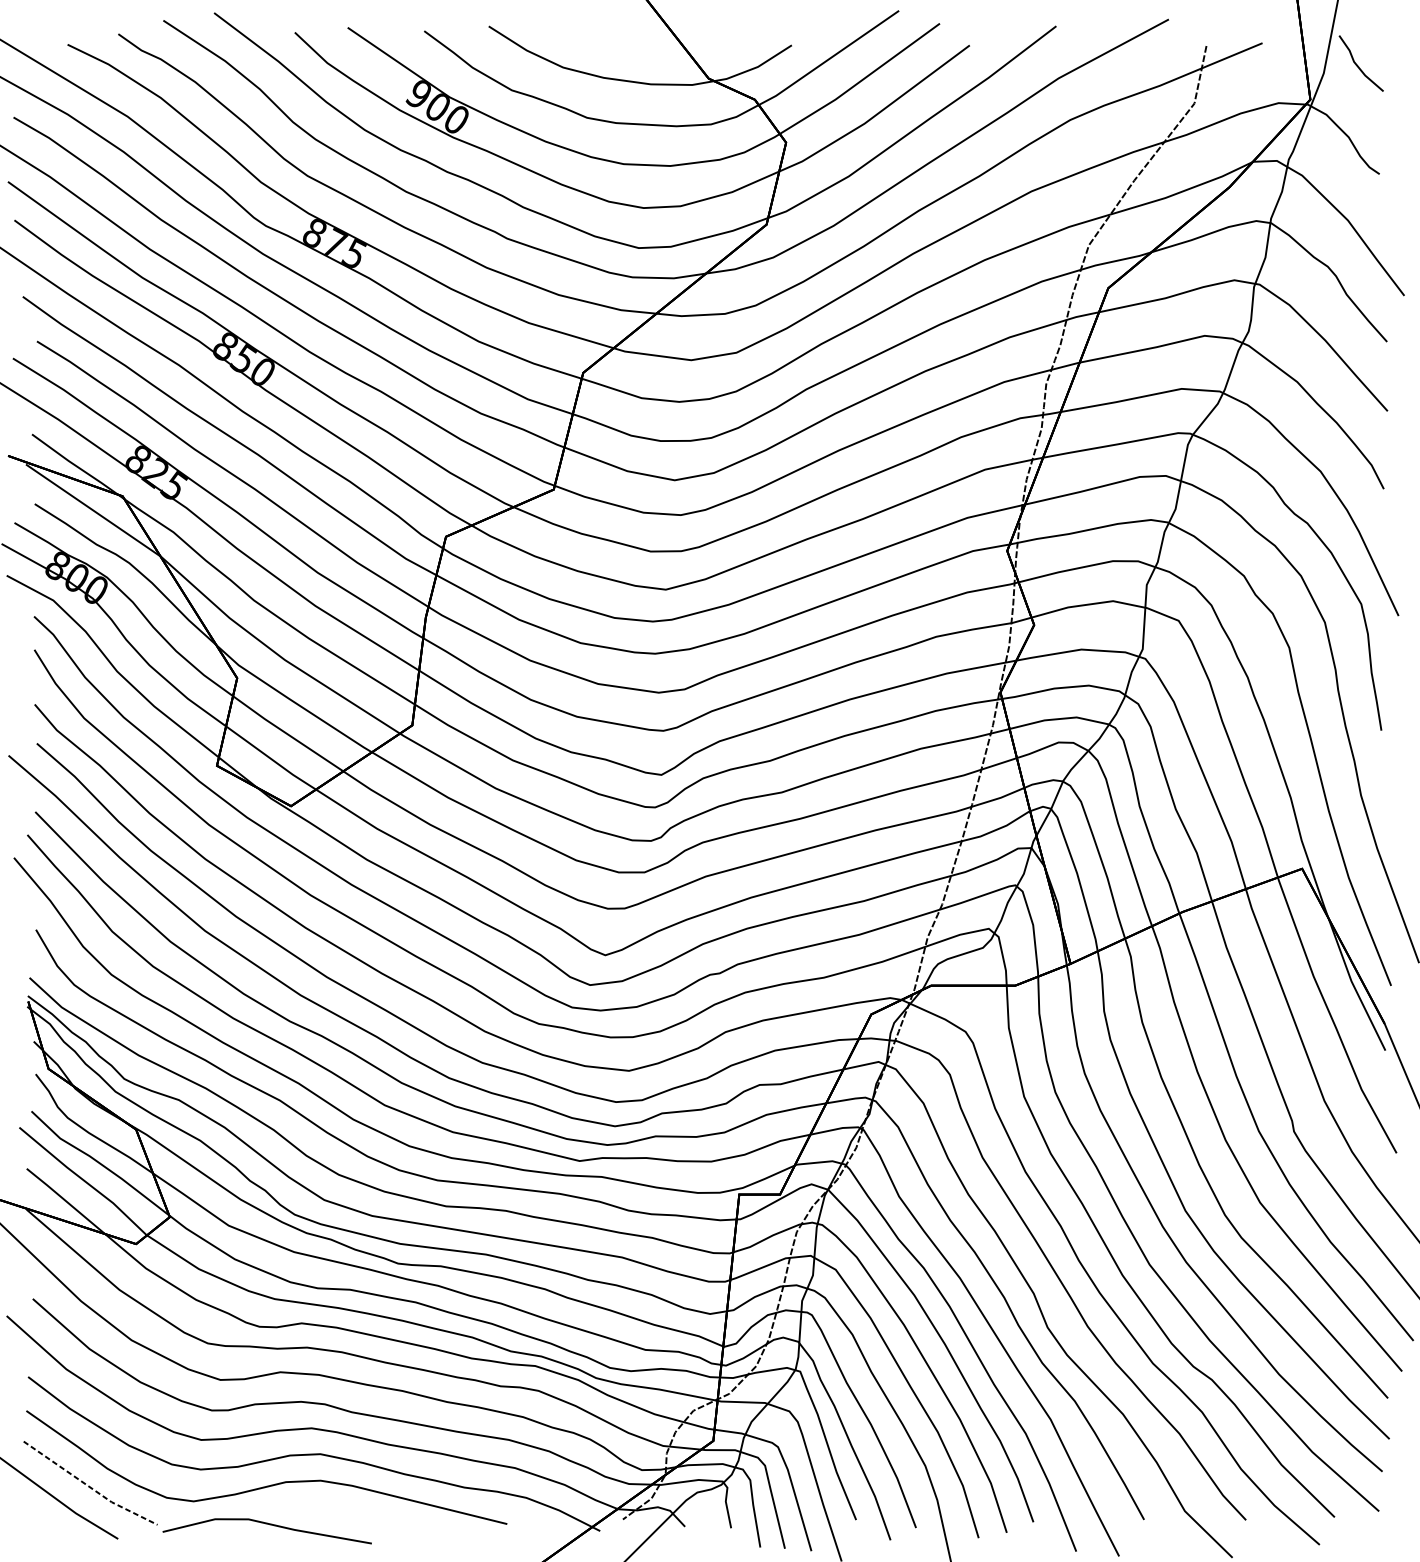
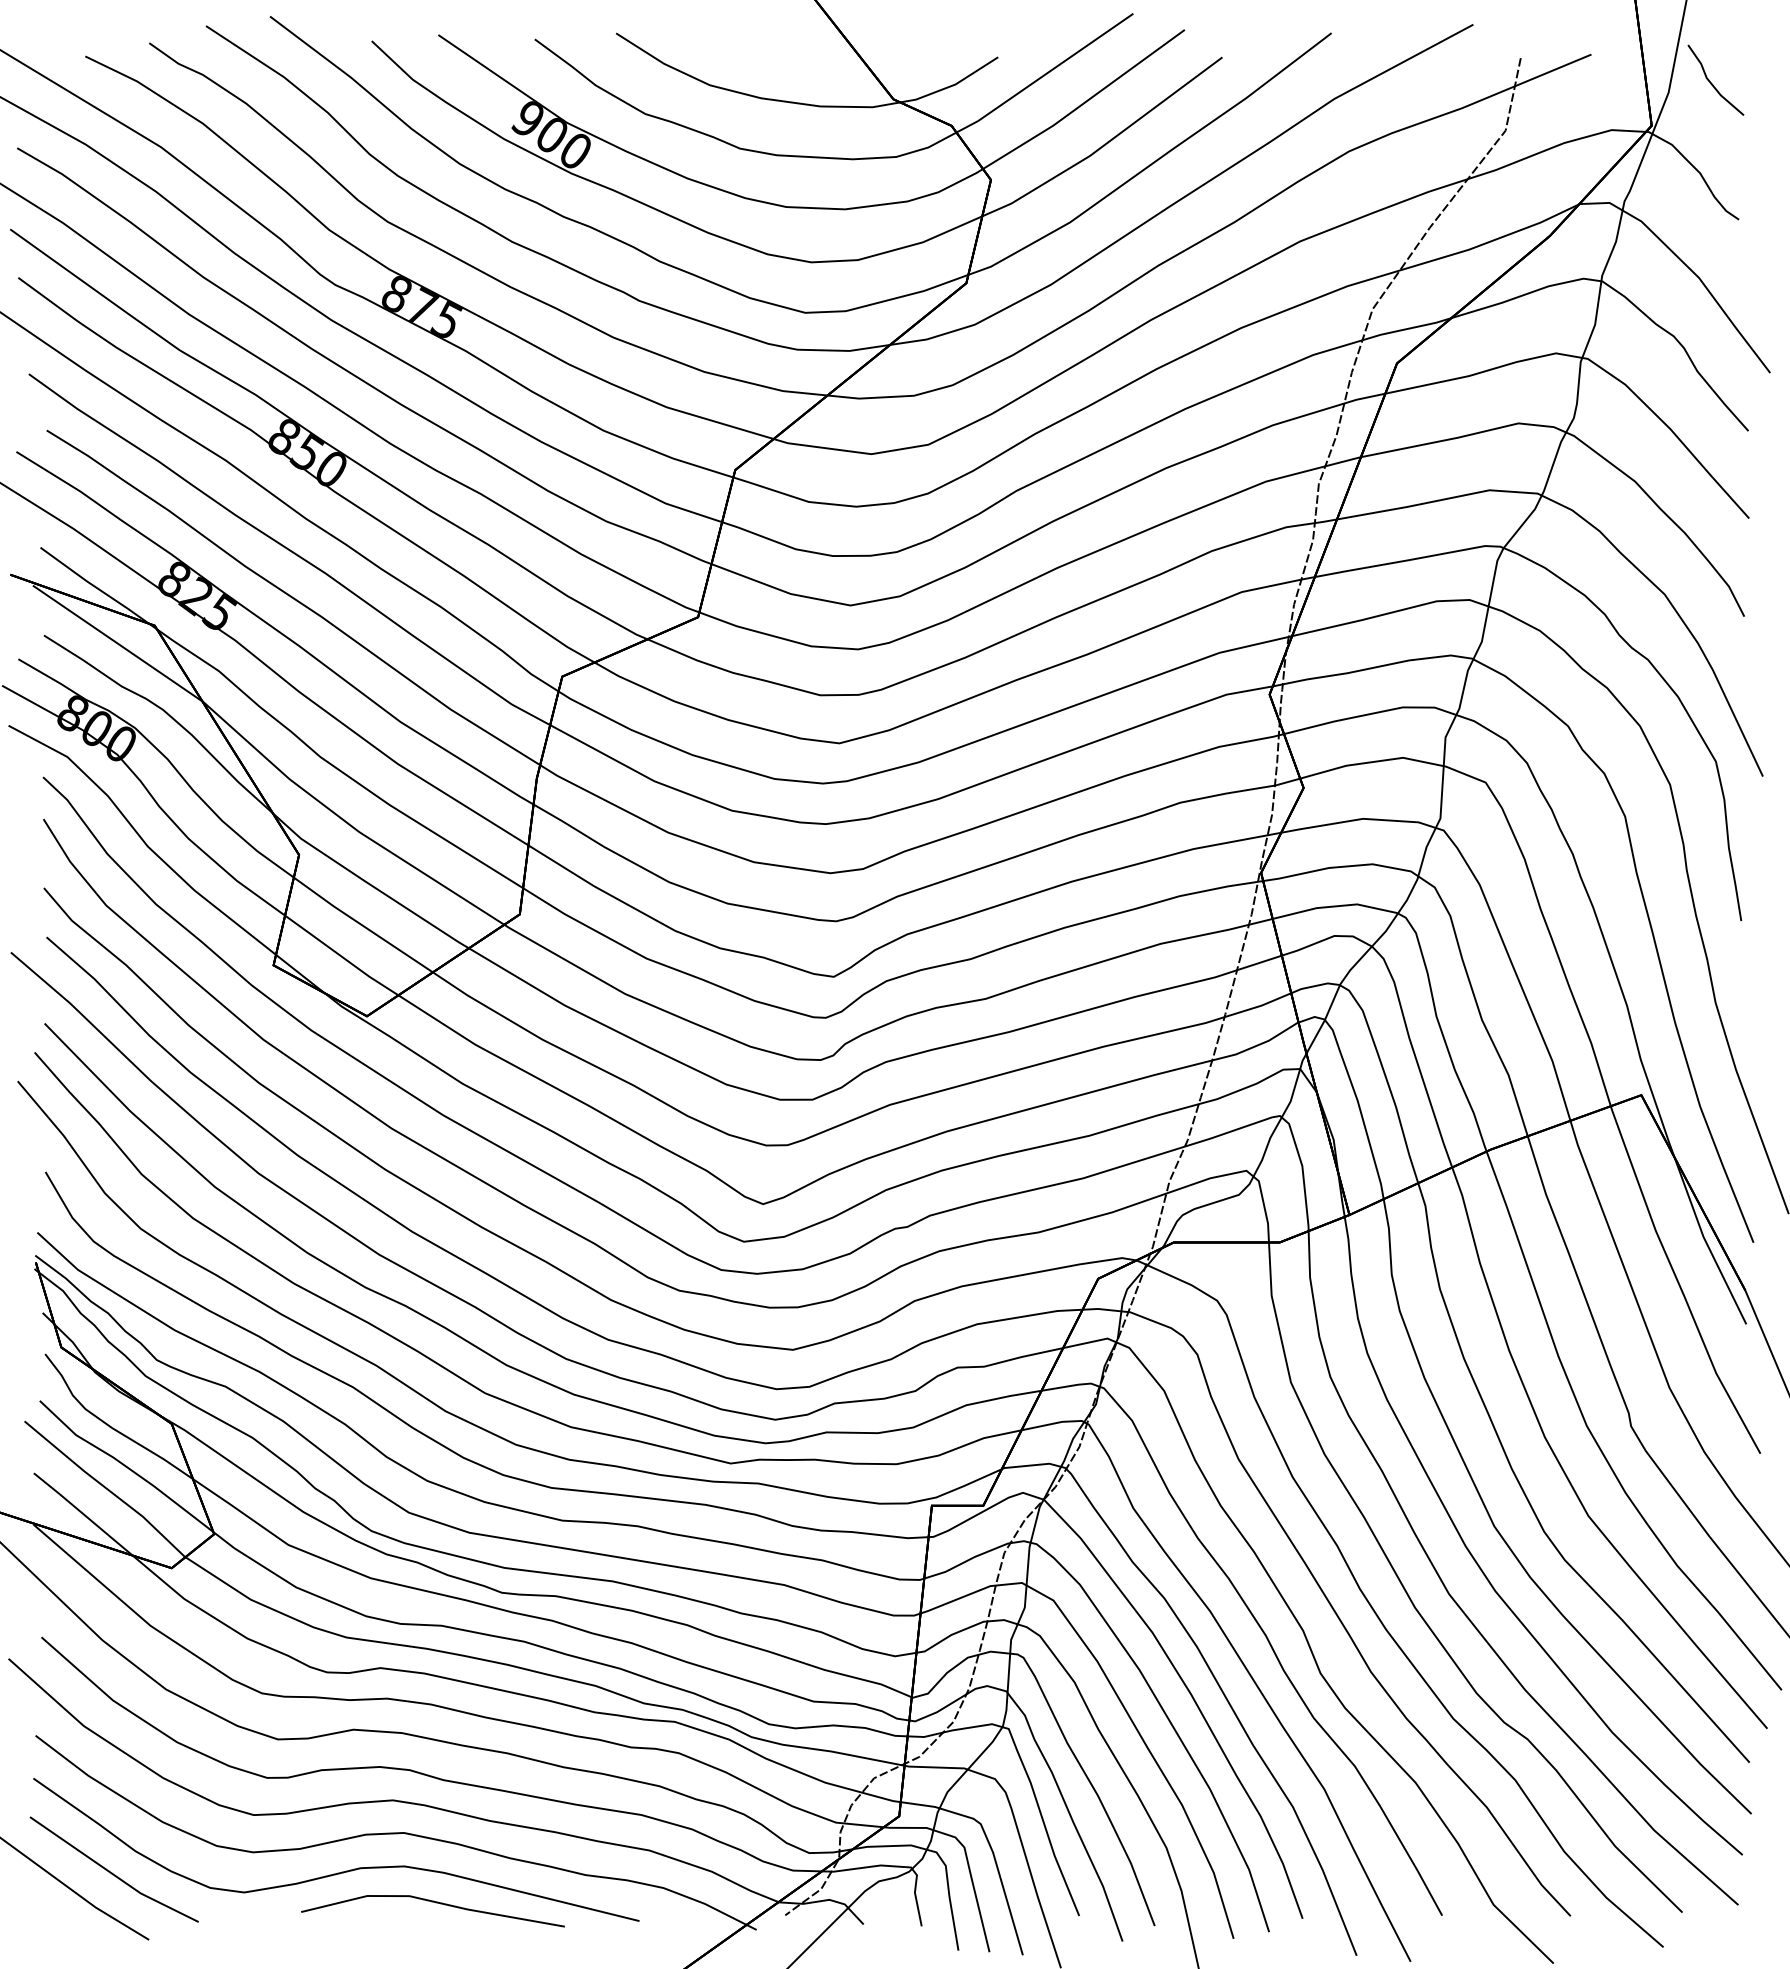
line: (89, 1487) -> (112, 1874), dashed -> solid
line: (270, 1525) -> (436, 1903), moved

